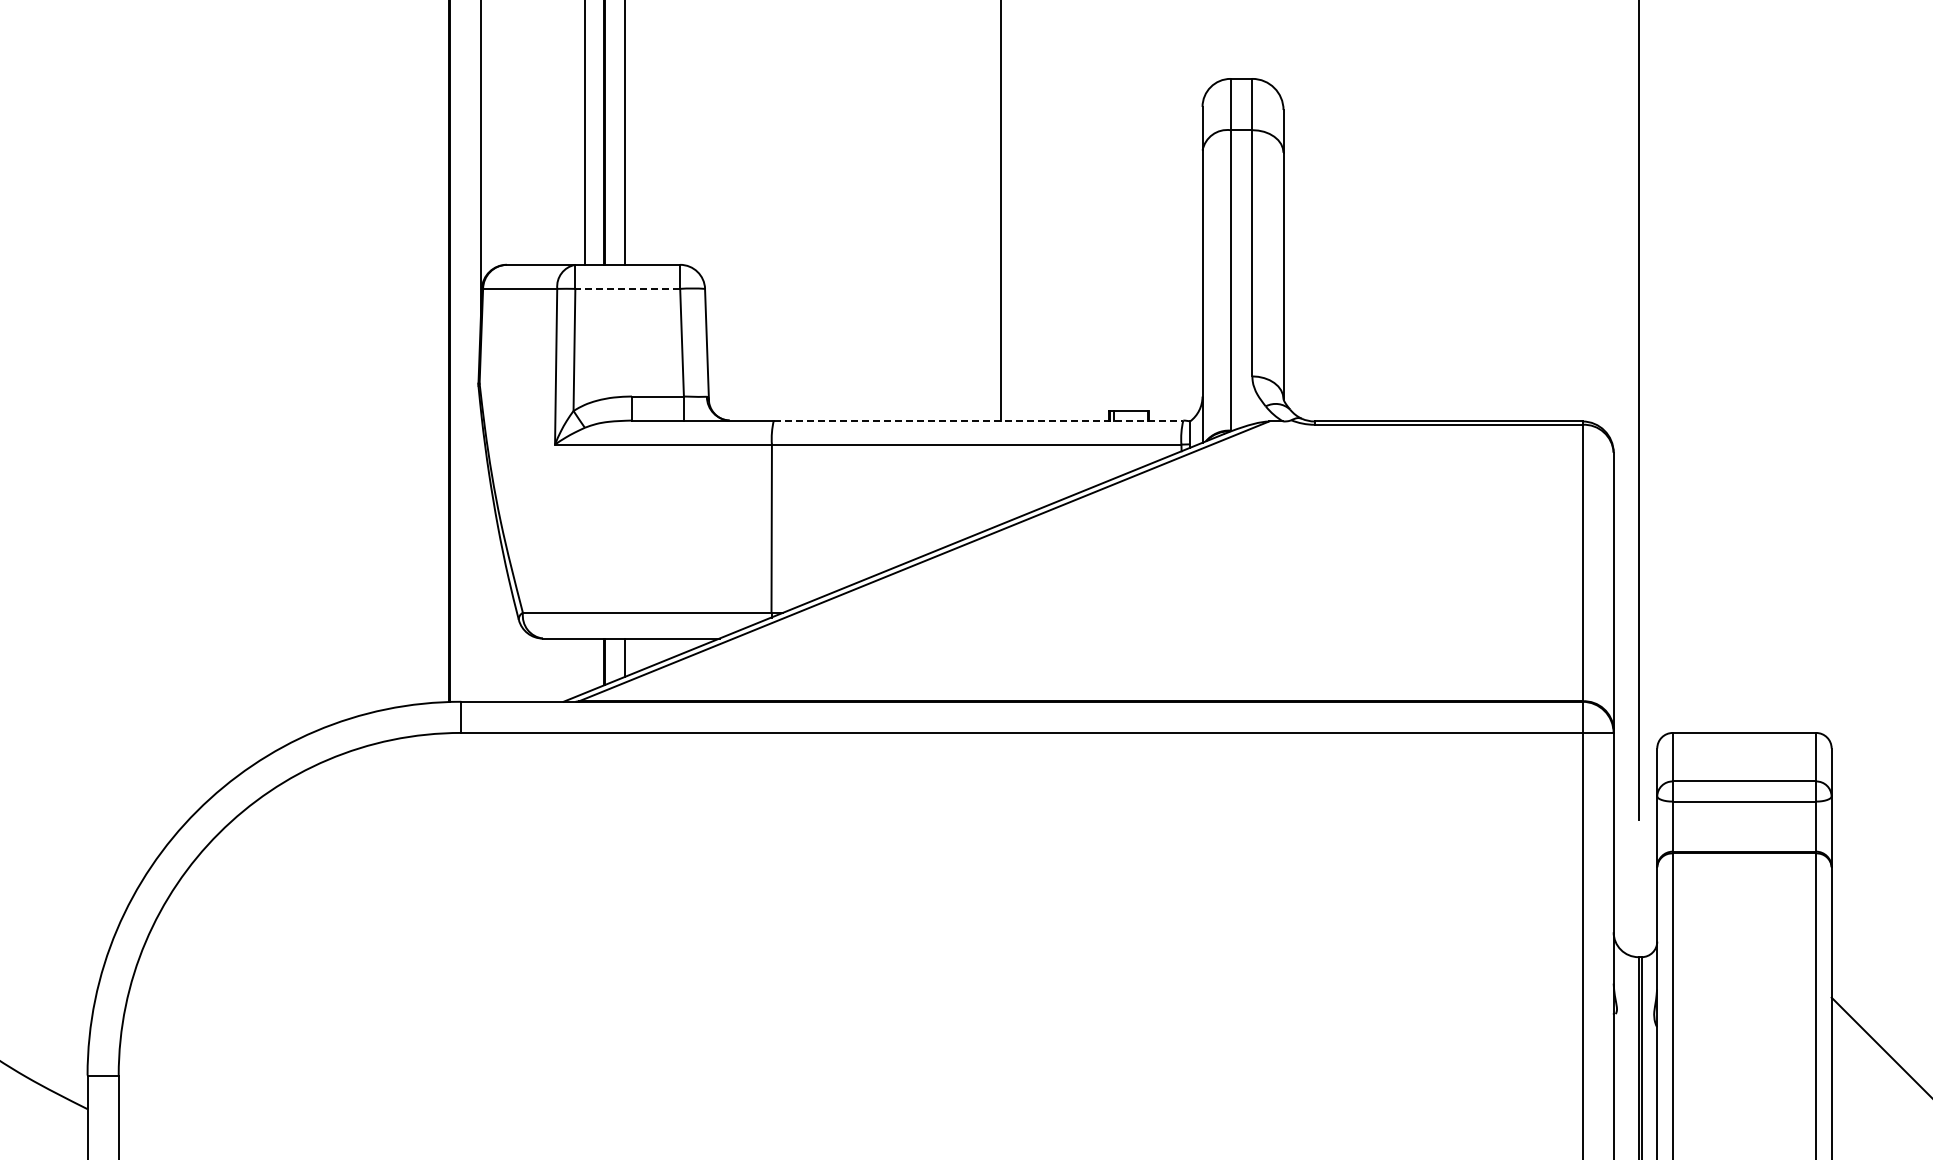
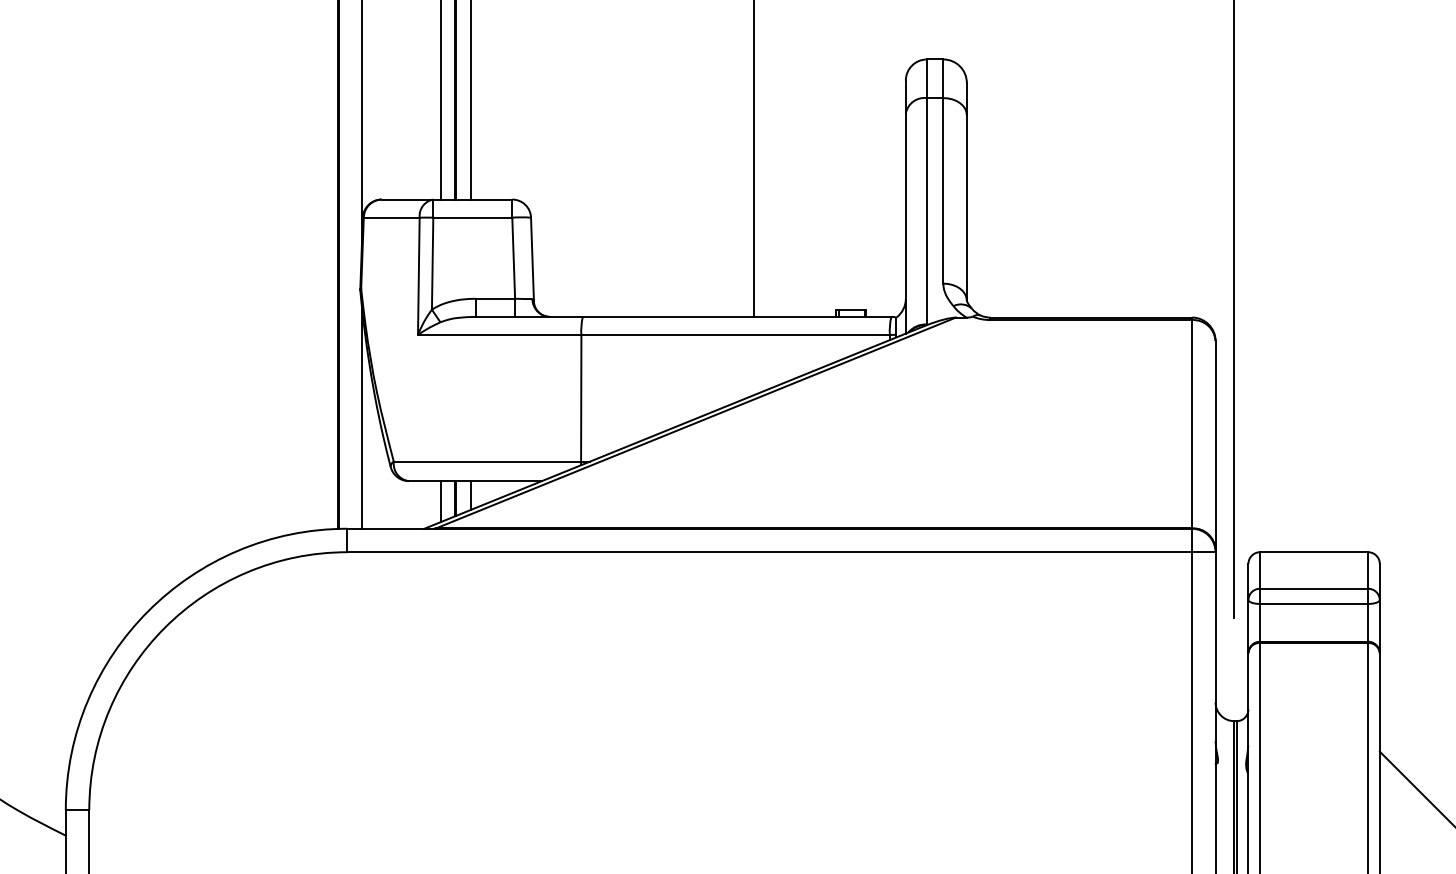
line: (627, 288) -> (472, 217), dashed -> solid
line: (978, 420) -> (737, 316), dashed -> solid
line: (480, 554) -> (361, 417), added
line: (585, 665) -> (440, 501), added

